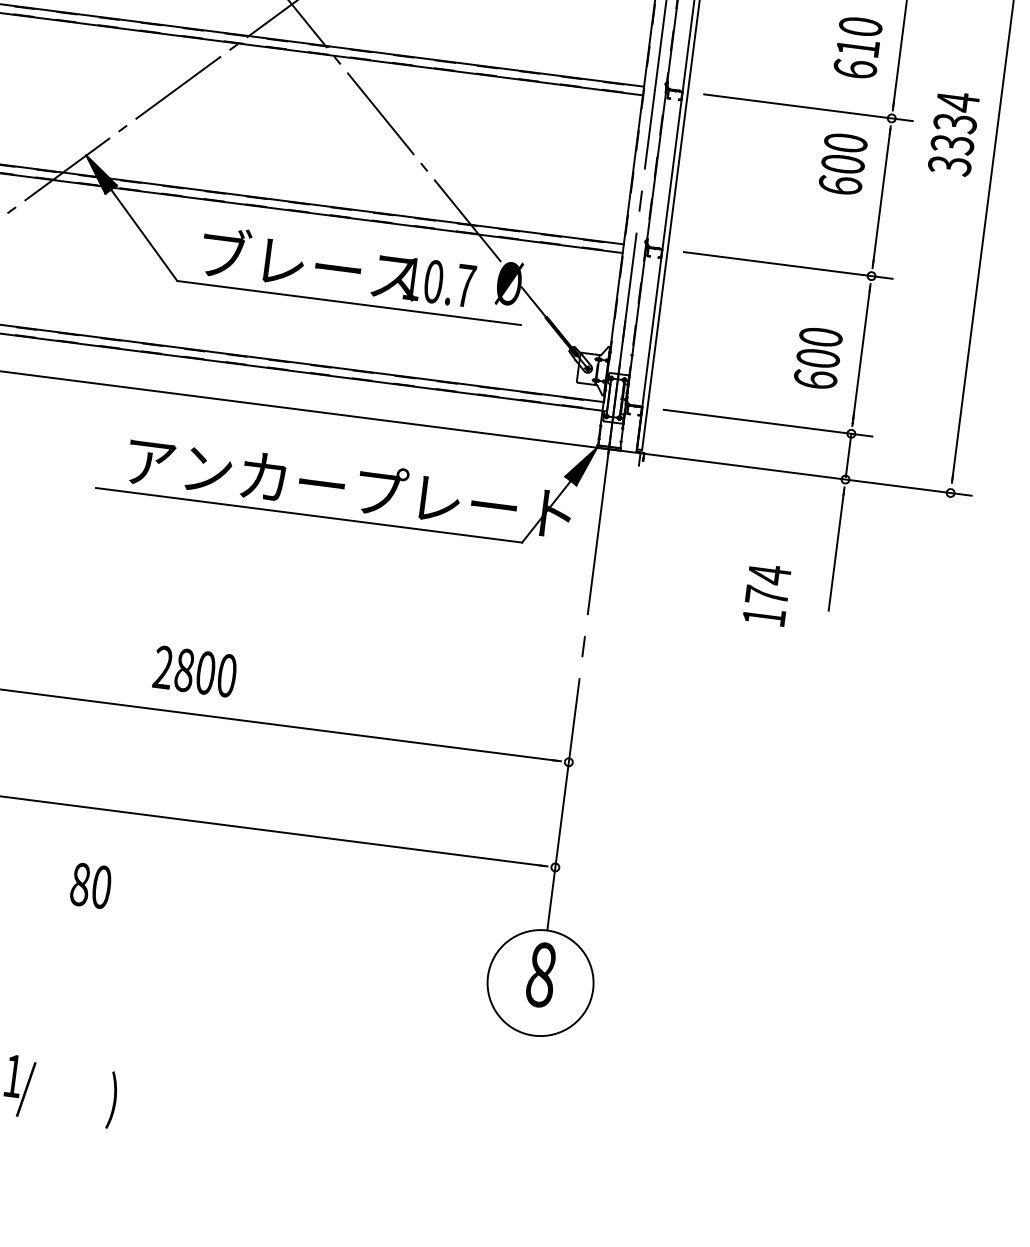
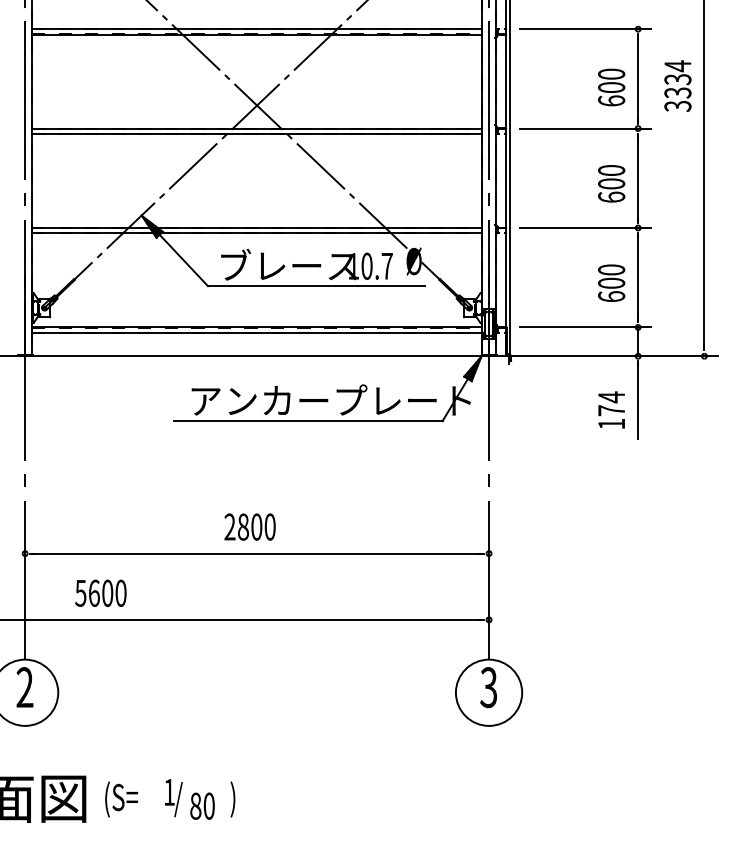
text: (857, 47) -> (611, 87), 610 -> 600
text: (953, 132) -> (677, 85), moved
text: (842, 163) -> (611, 183), moved
text: (766, 594) -> (611, 409), moved
text: (91, 884) -> (202, 805), moved
text: (540, 974) -> (488, 687), 8 -> 3

